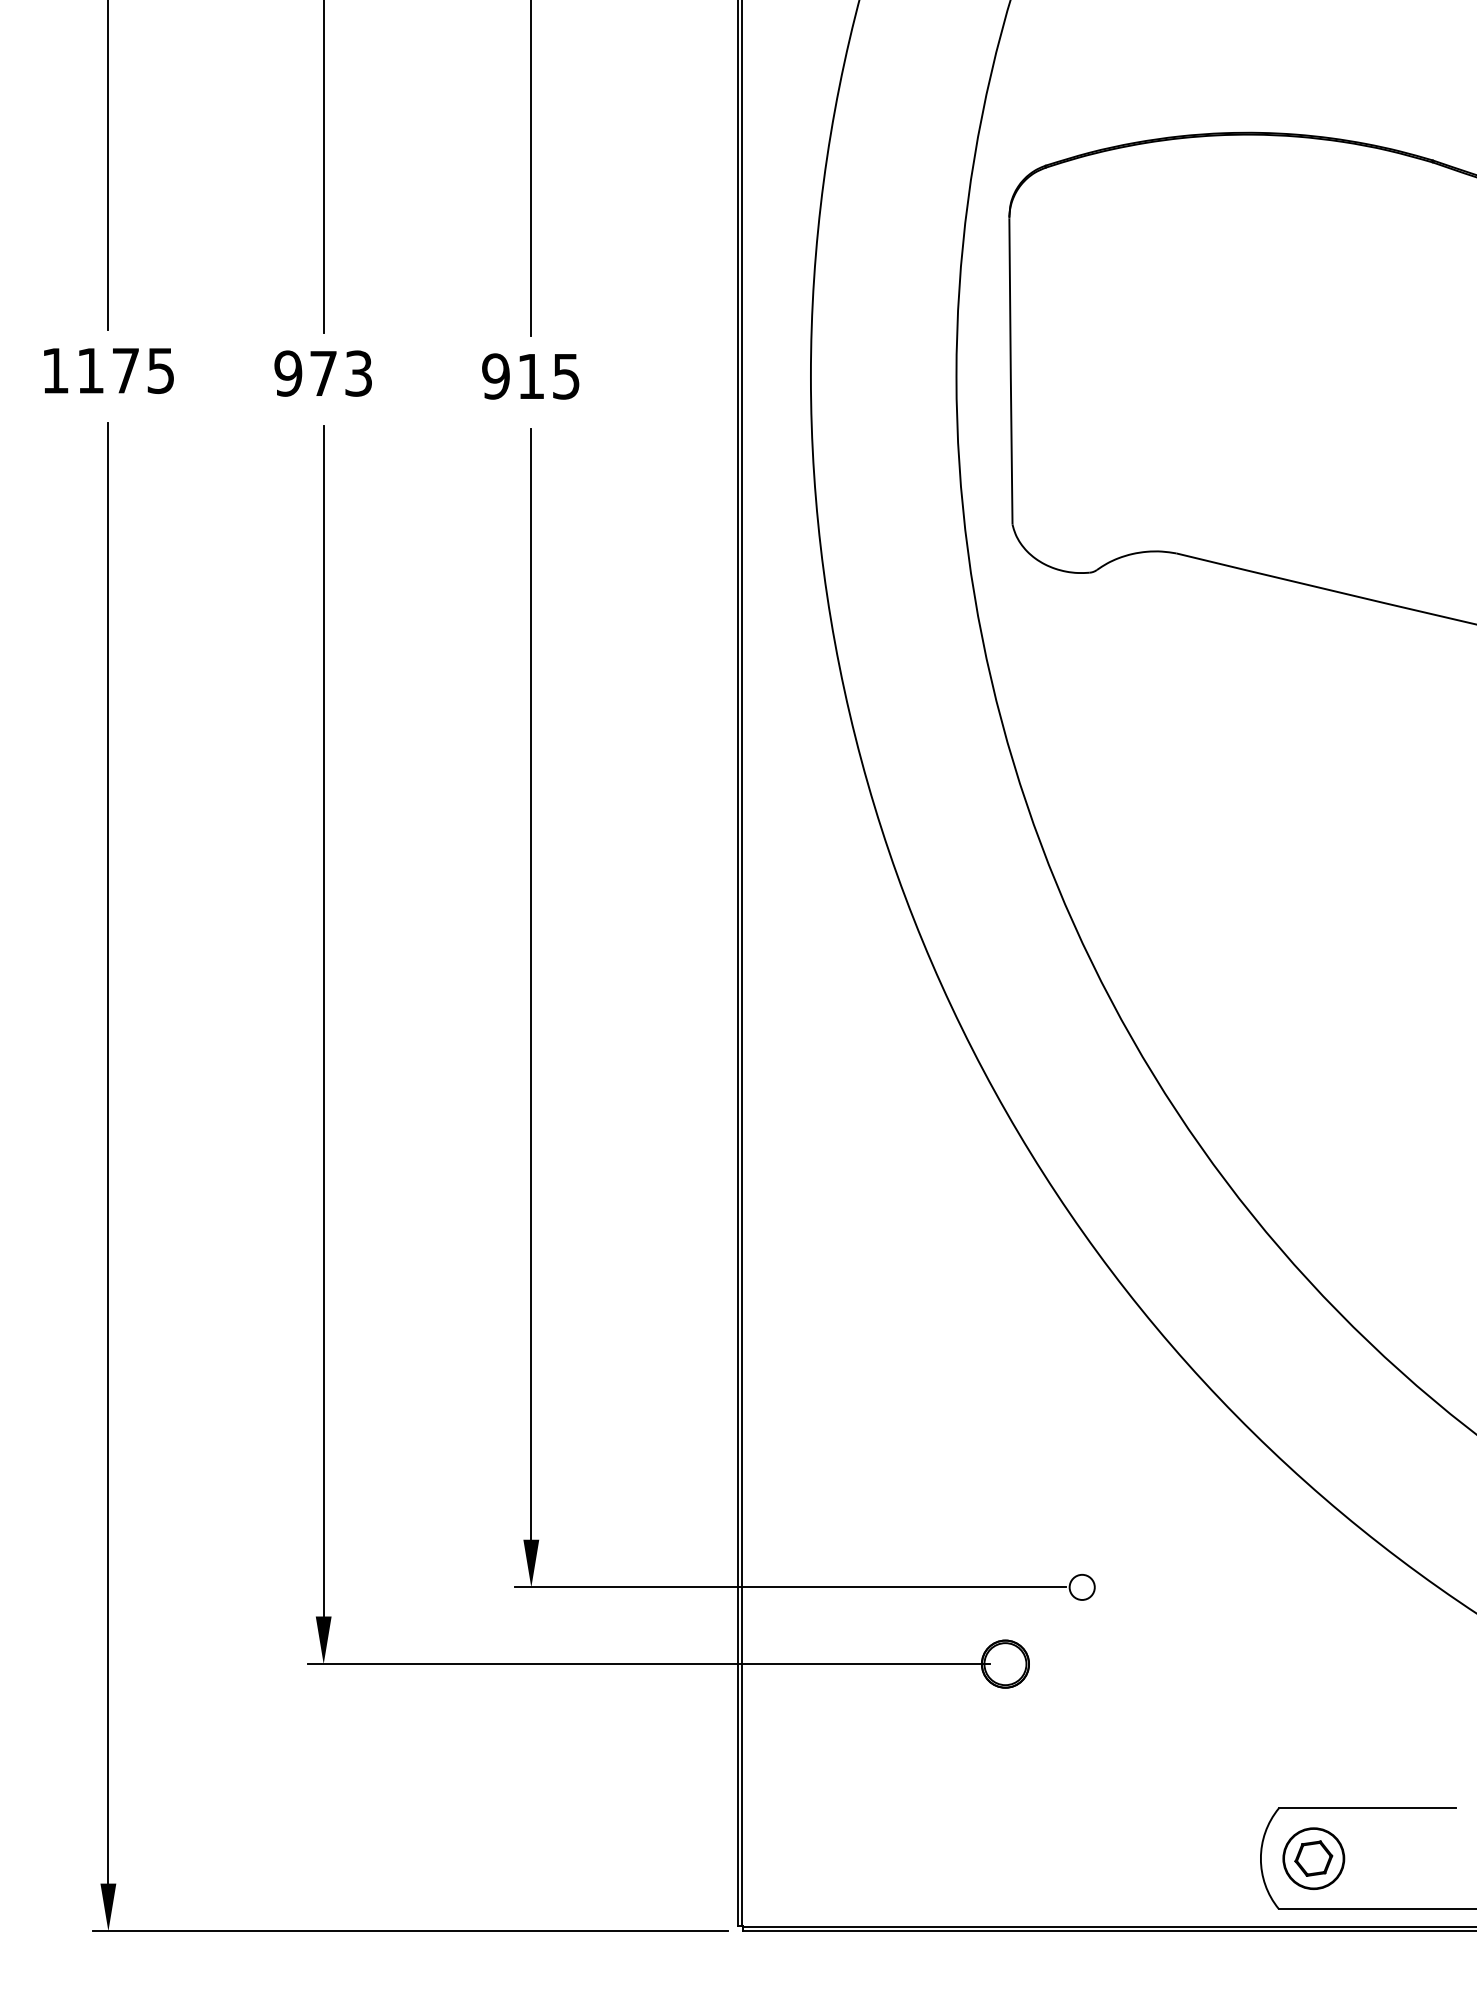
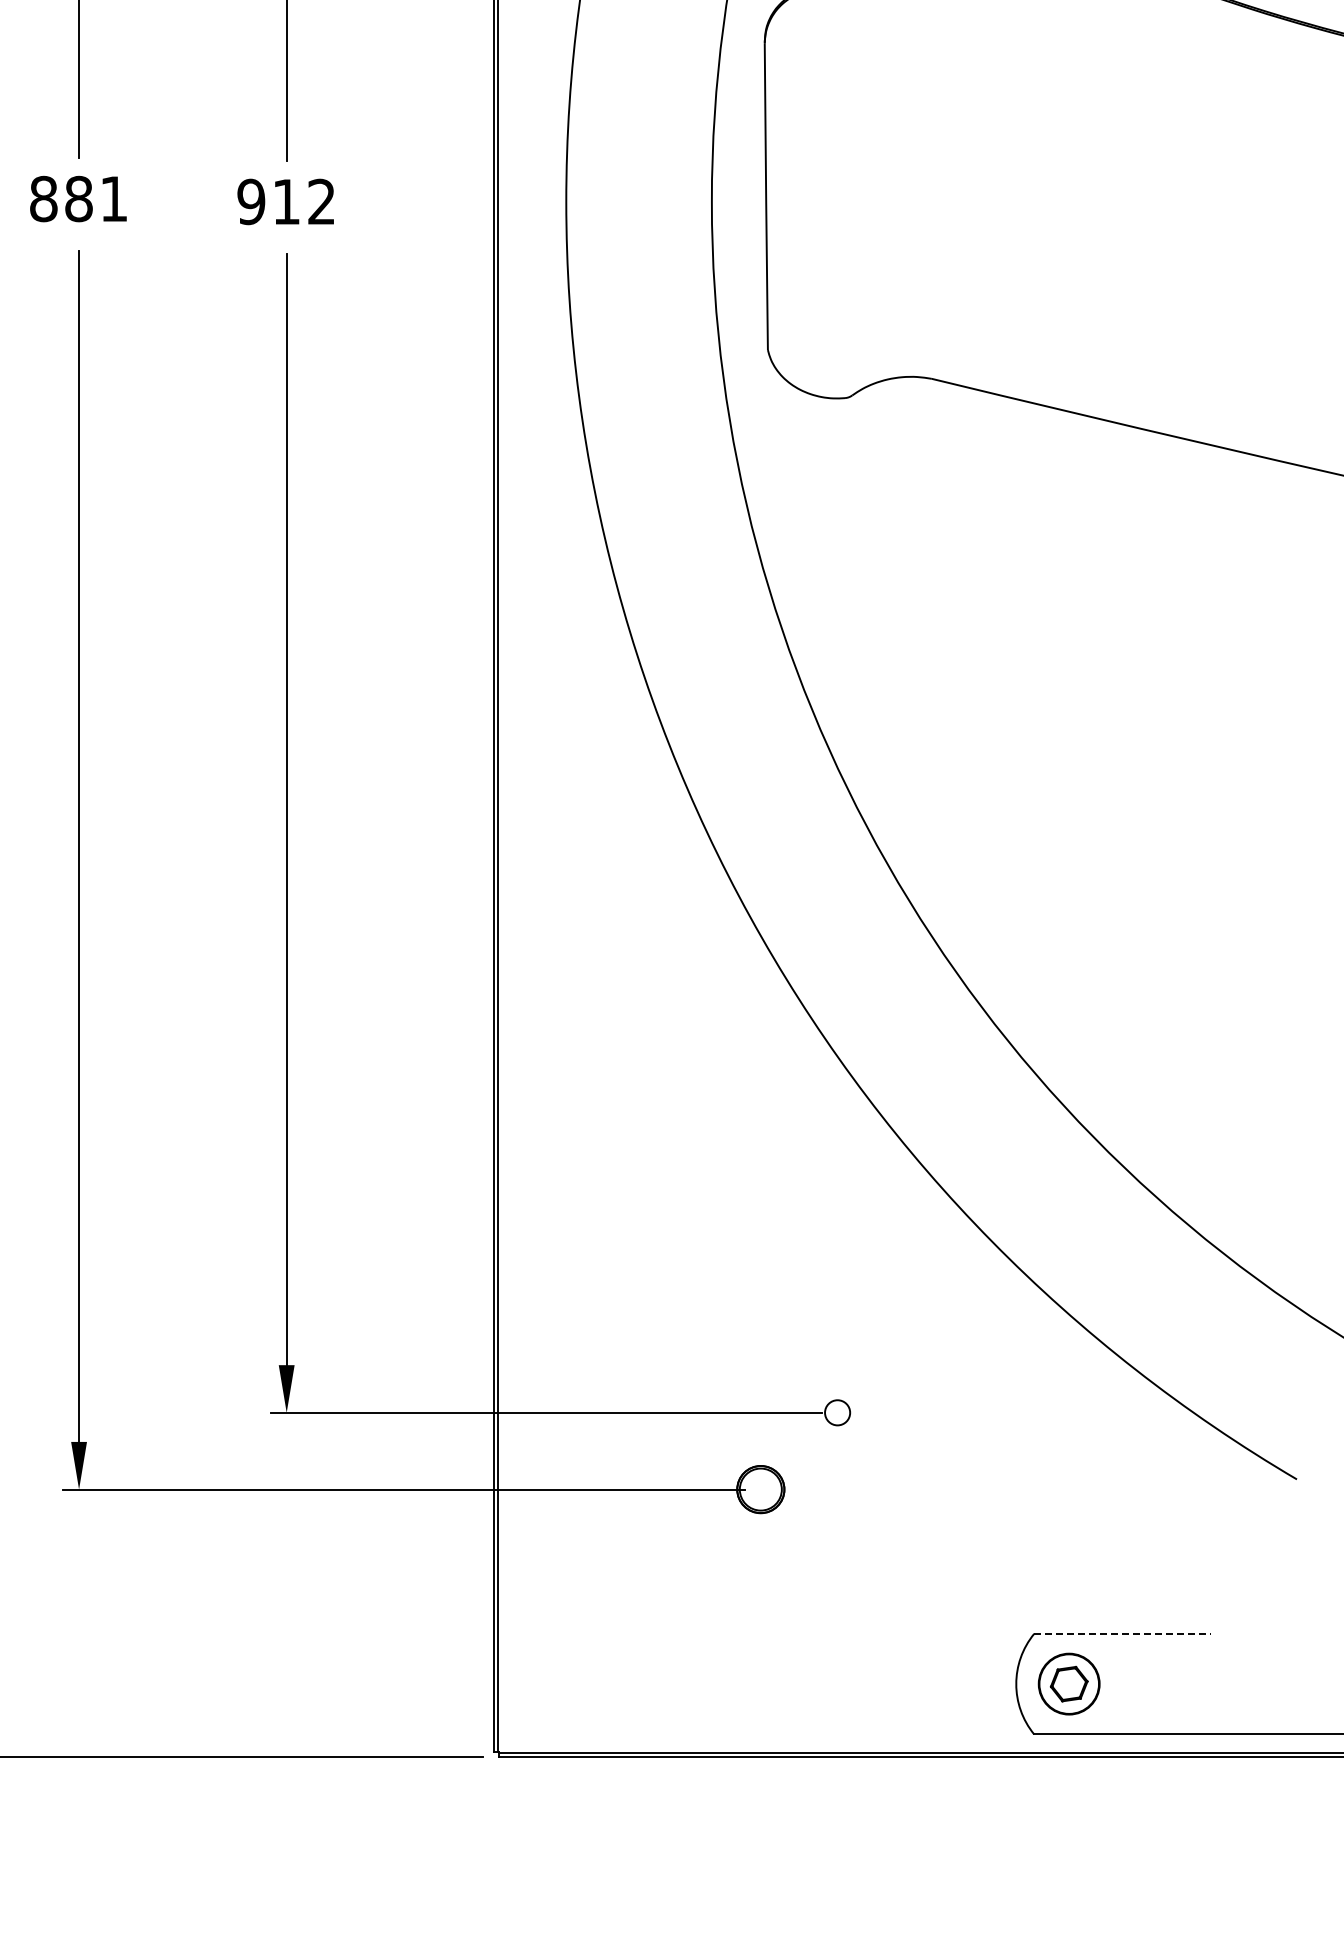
text: (322, 373) -> (77, 198), 973 -> 881
text: (566, 376) -> (321, 201), 915 -> 912
line: (1367, 1808) -> (1122, 1633), solid -> dashed

